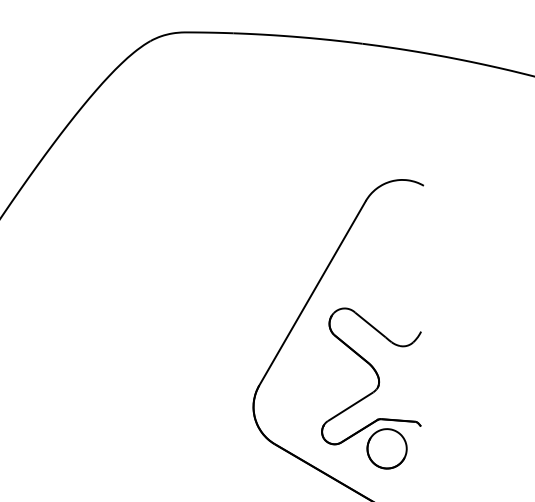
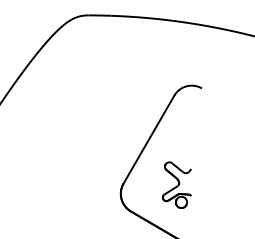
part: (370, 389) -> (176, 185), size x0.6

